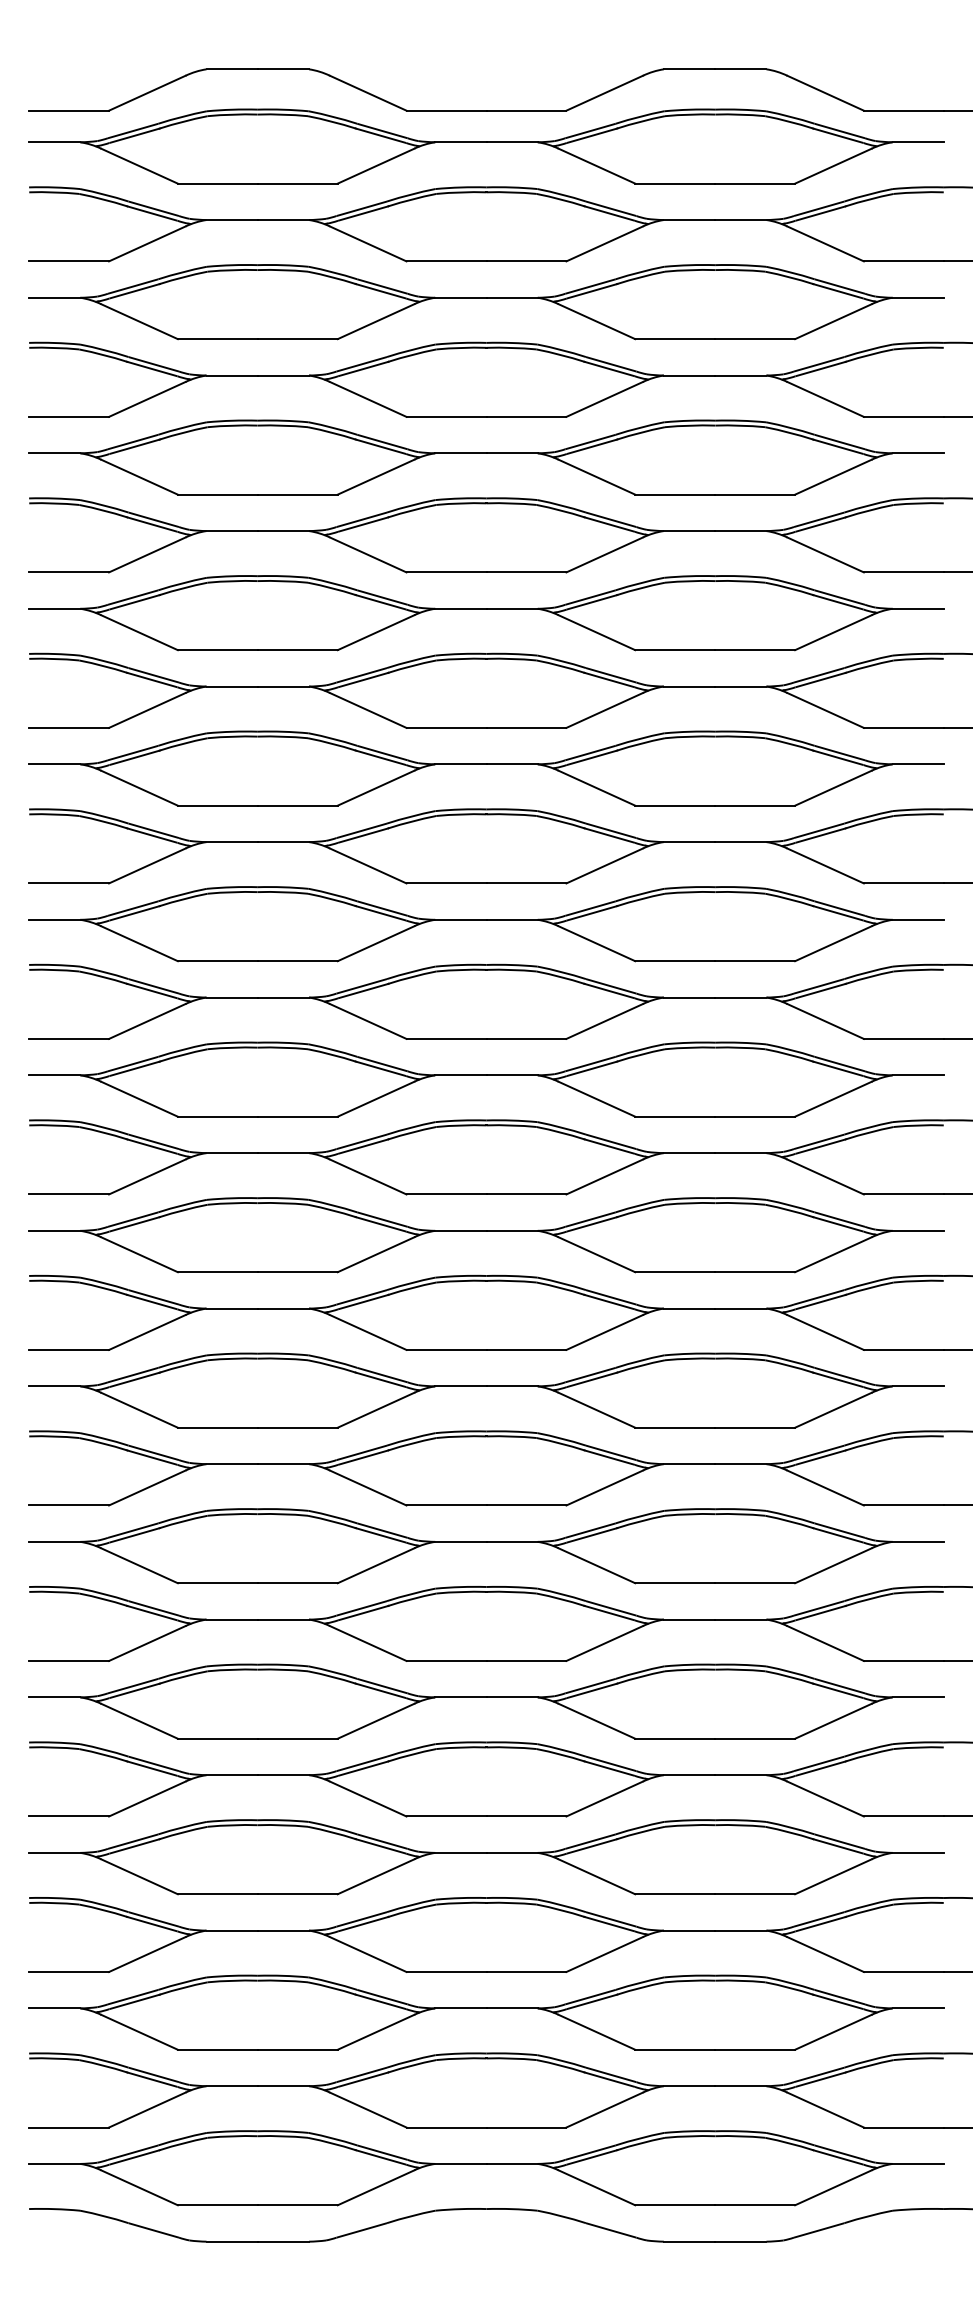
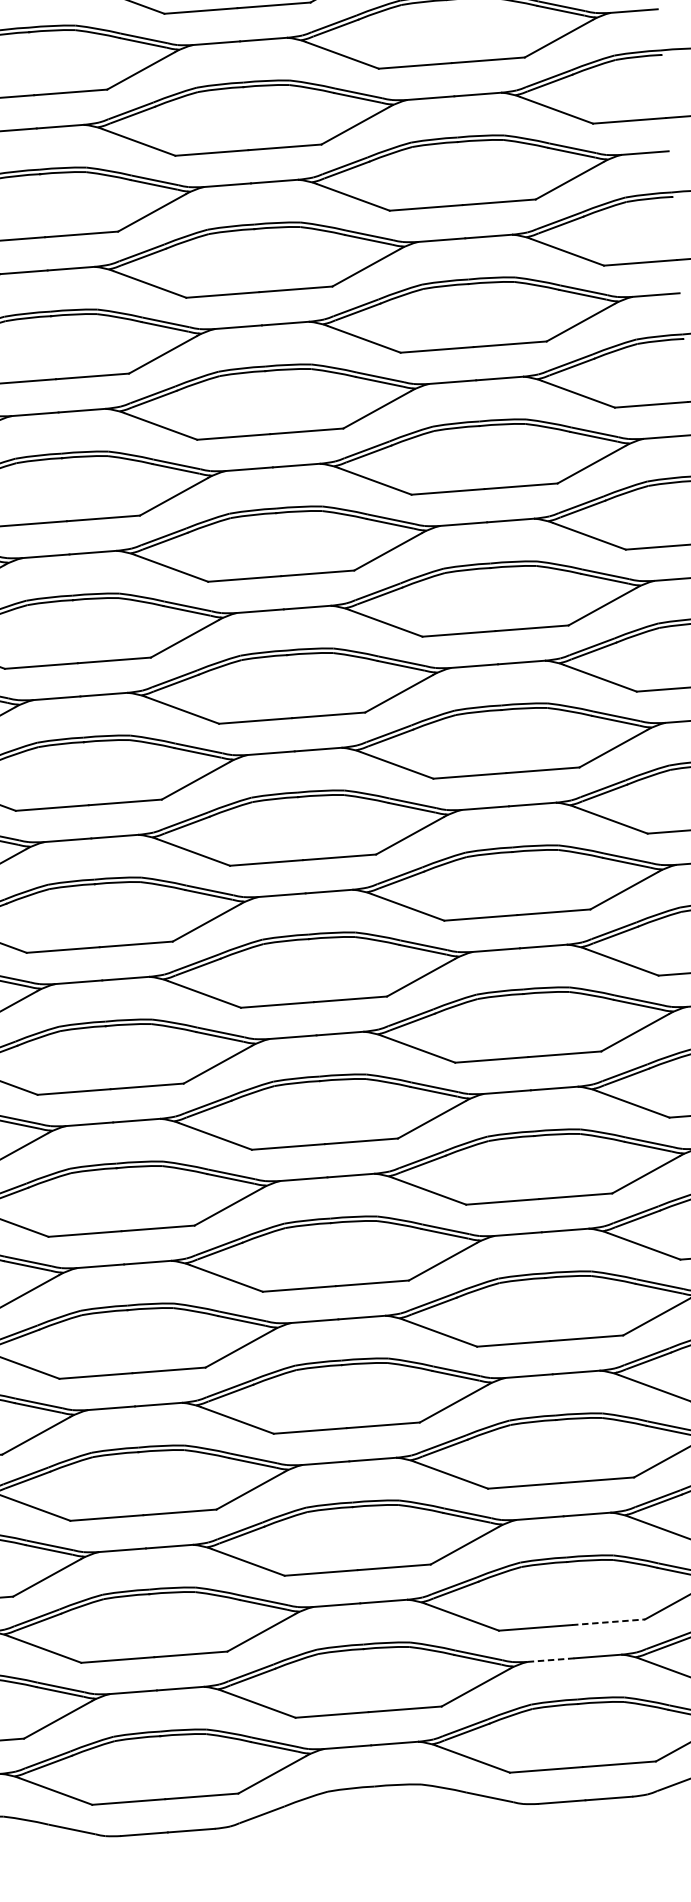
line: (755, 2049) -> (608, 1621), solid -> dashed
line: (689, 2086) -> (551, 1660), solid -> dashed

